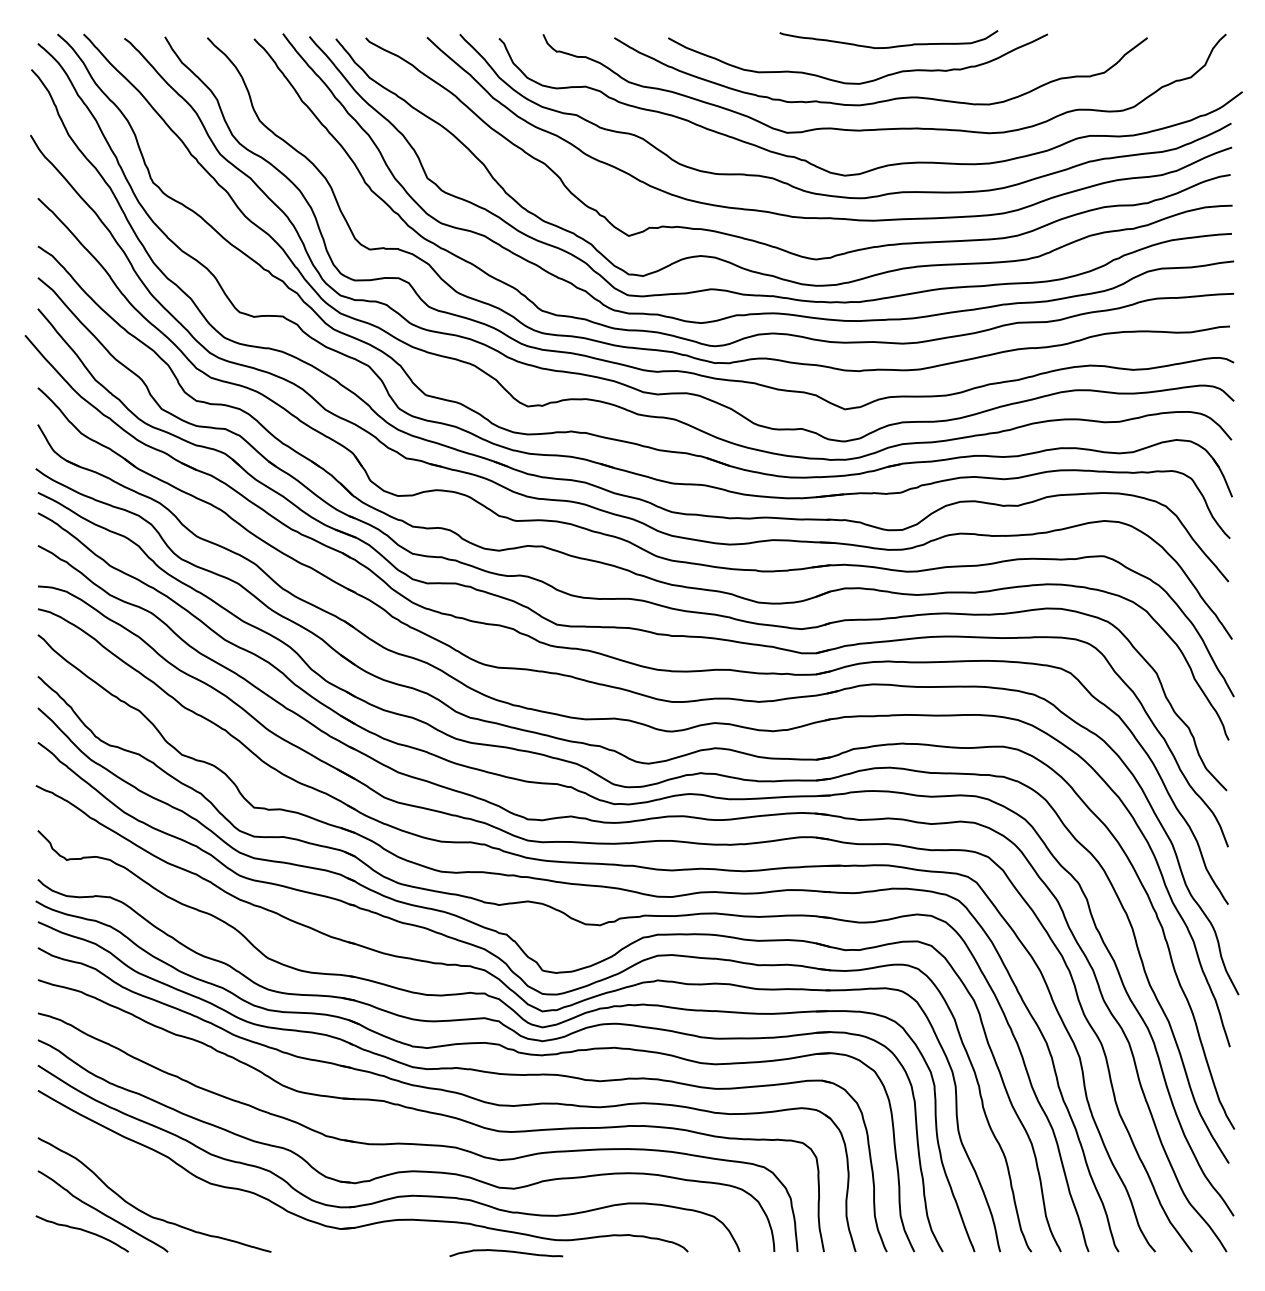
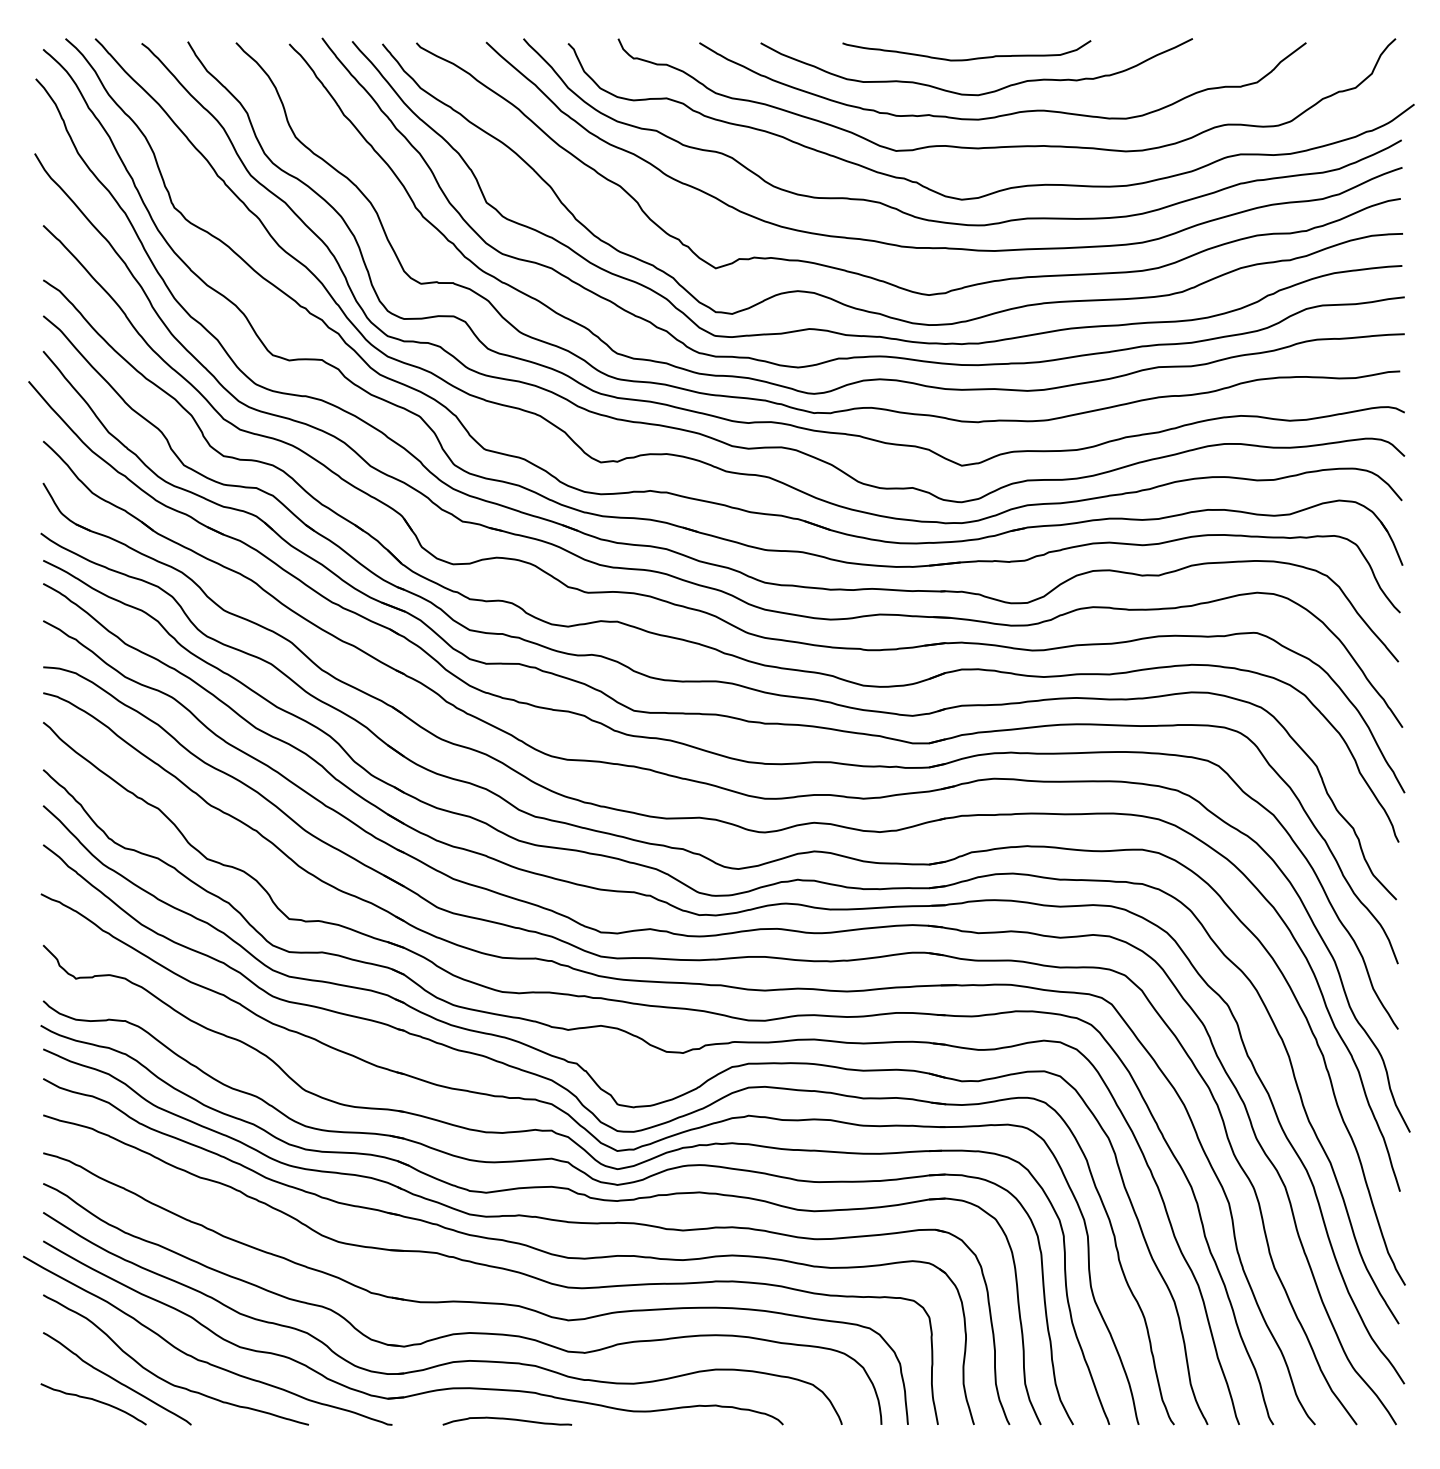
curve: (890, 46) -> (968, 58), moved
curve: (176, 1194) -> (200, 1359), added
curve: (506, 1251) -> (507, 1419), moved

